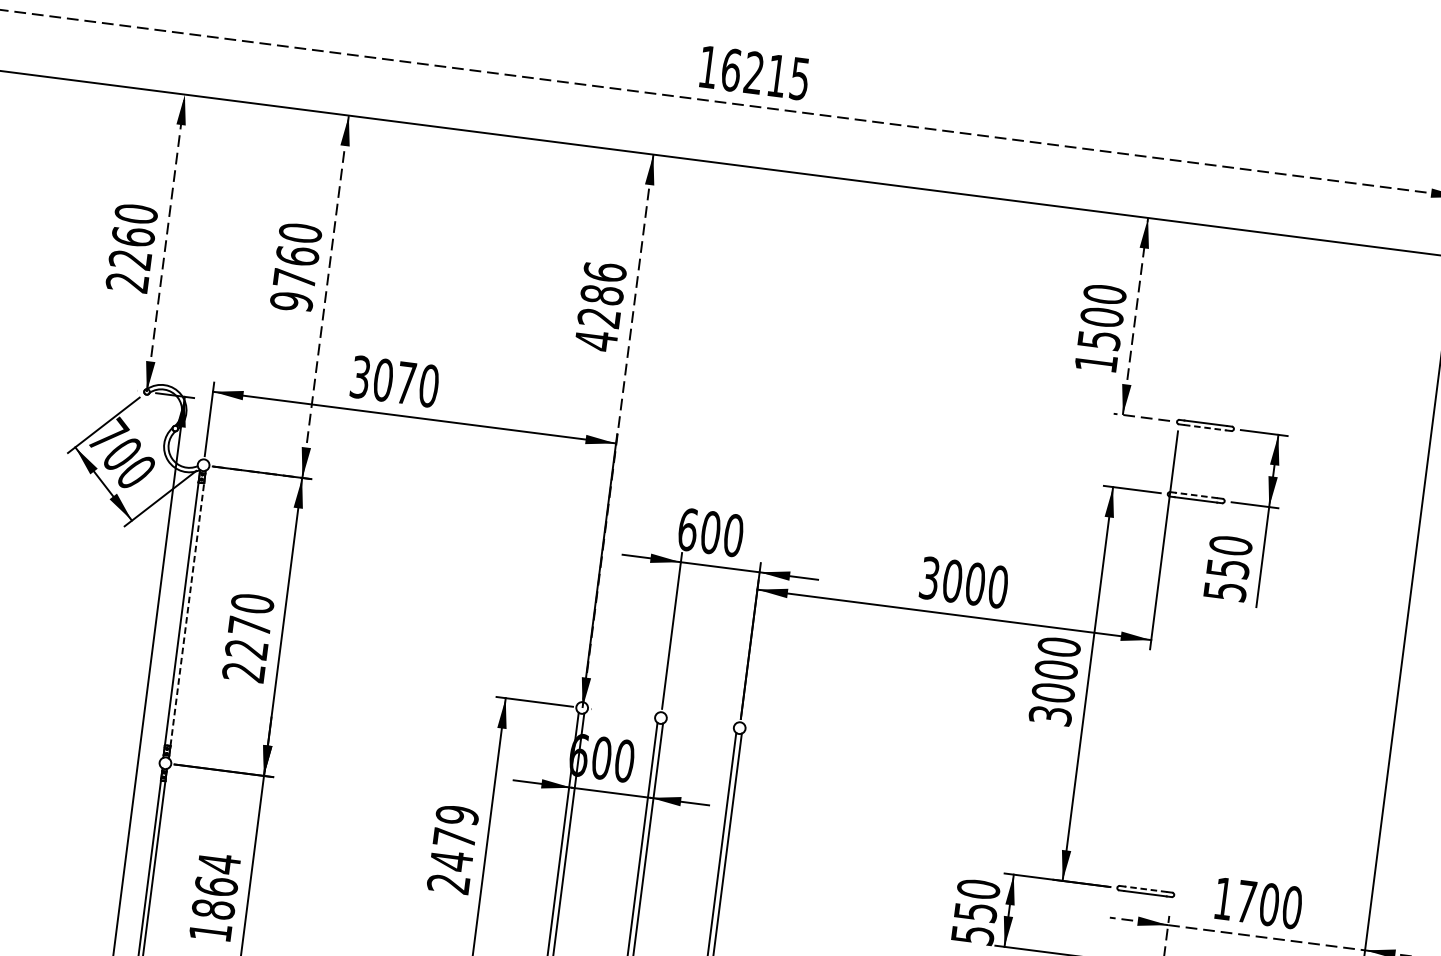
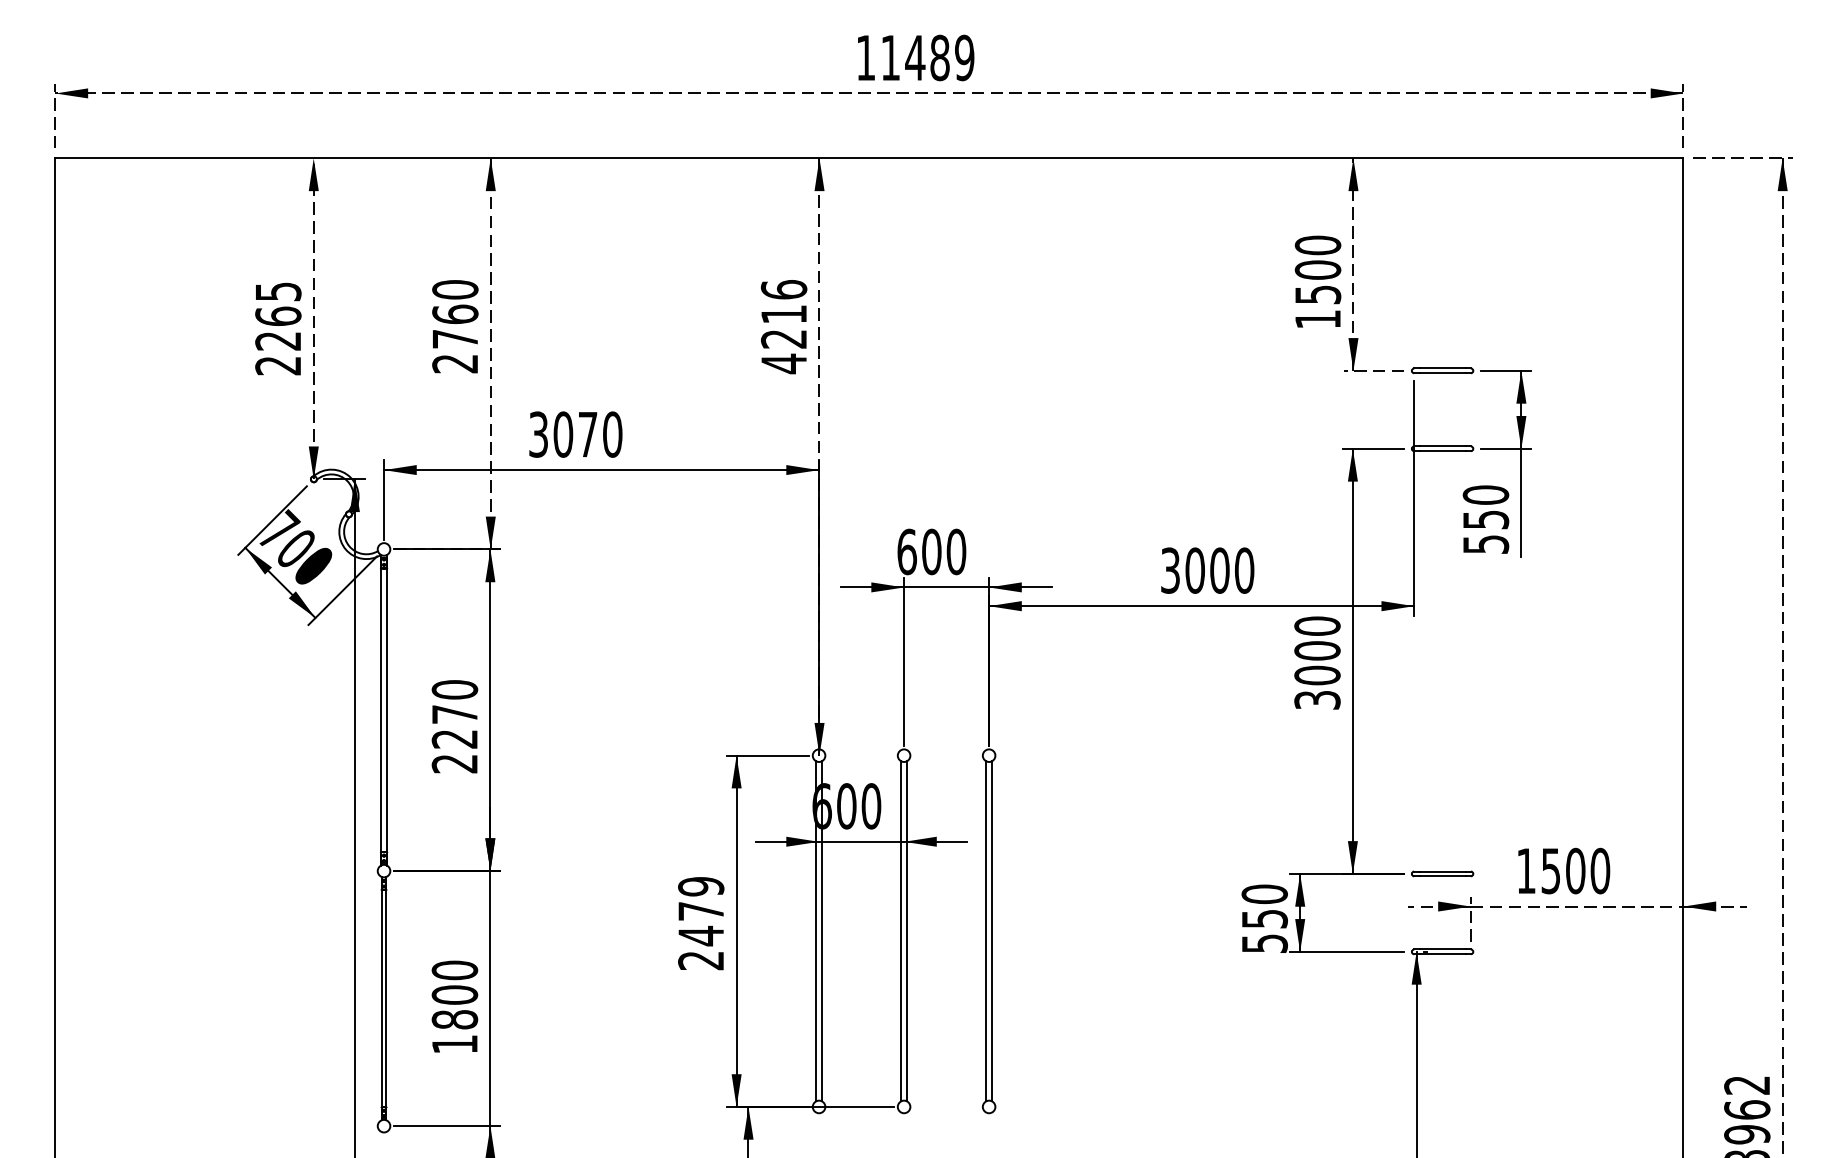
text: (765, 74) -> (927, 57), 16215 -> 11489
text: (136, 213) -> (278, 291), 2260 -> 2265
text: (601, 295) -> (783, 314), 4286 -> 4216
text: (291, 301) -> (455, 363), 9760 -> 2760
line: (1205, 427) -> (1442, 373), dashed -> solid
line: (1196, 495) -> (1442, 446), dashed -> solid
line: (187, 614) -> (387, 710), dashed -> solid
text: (217, 874) -> (454, 982), 1864 -> 1800
line: (1145, 889) -> (1442, 871), dashed -> solid
text: (1246, 902) -> (1550, 871), 1700 -> 1500

